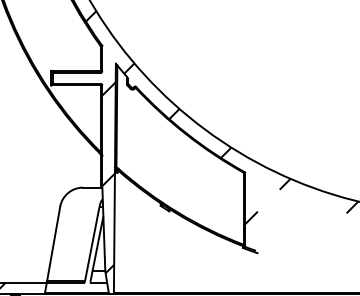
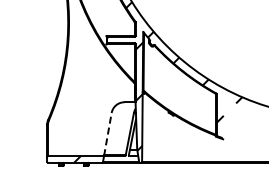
line: (52, 244) -> (107, 134), solid -> dashed

